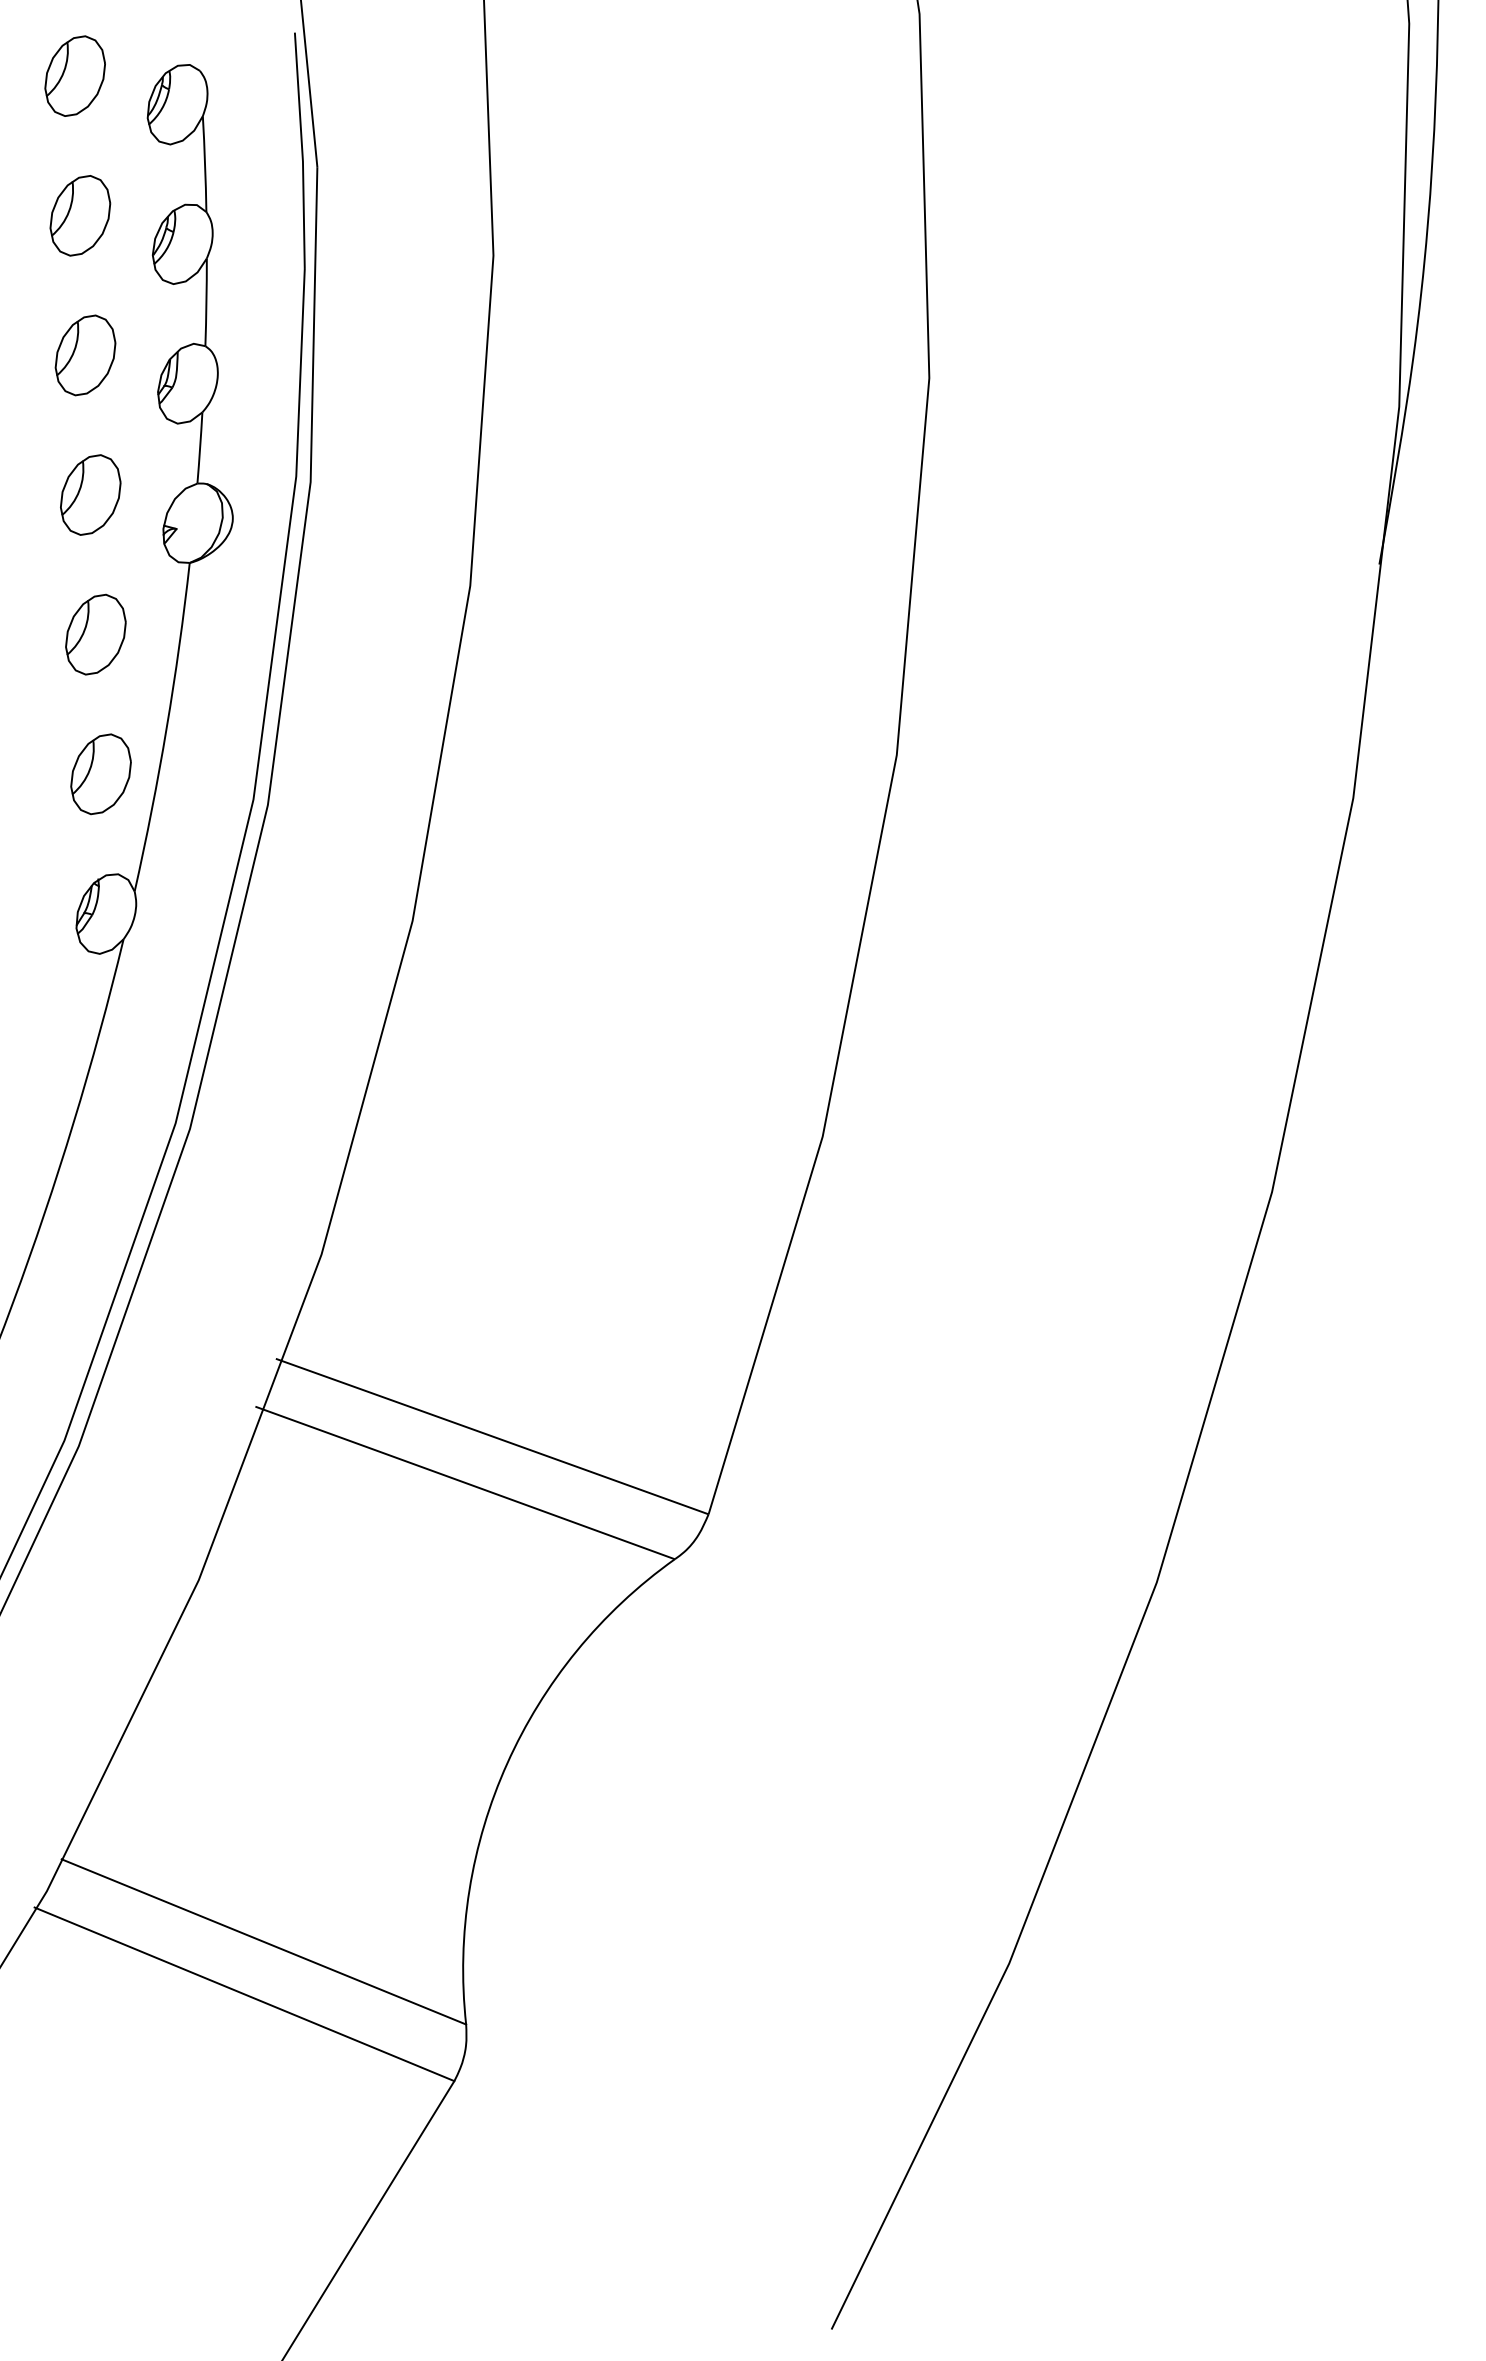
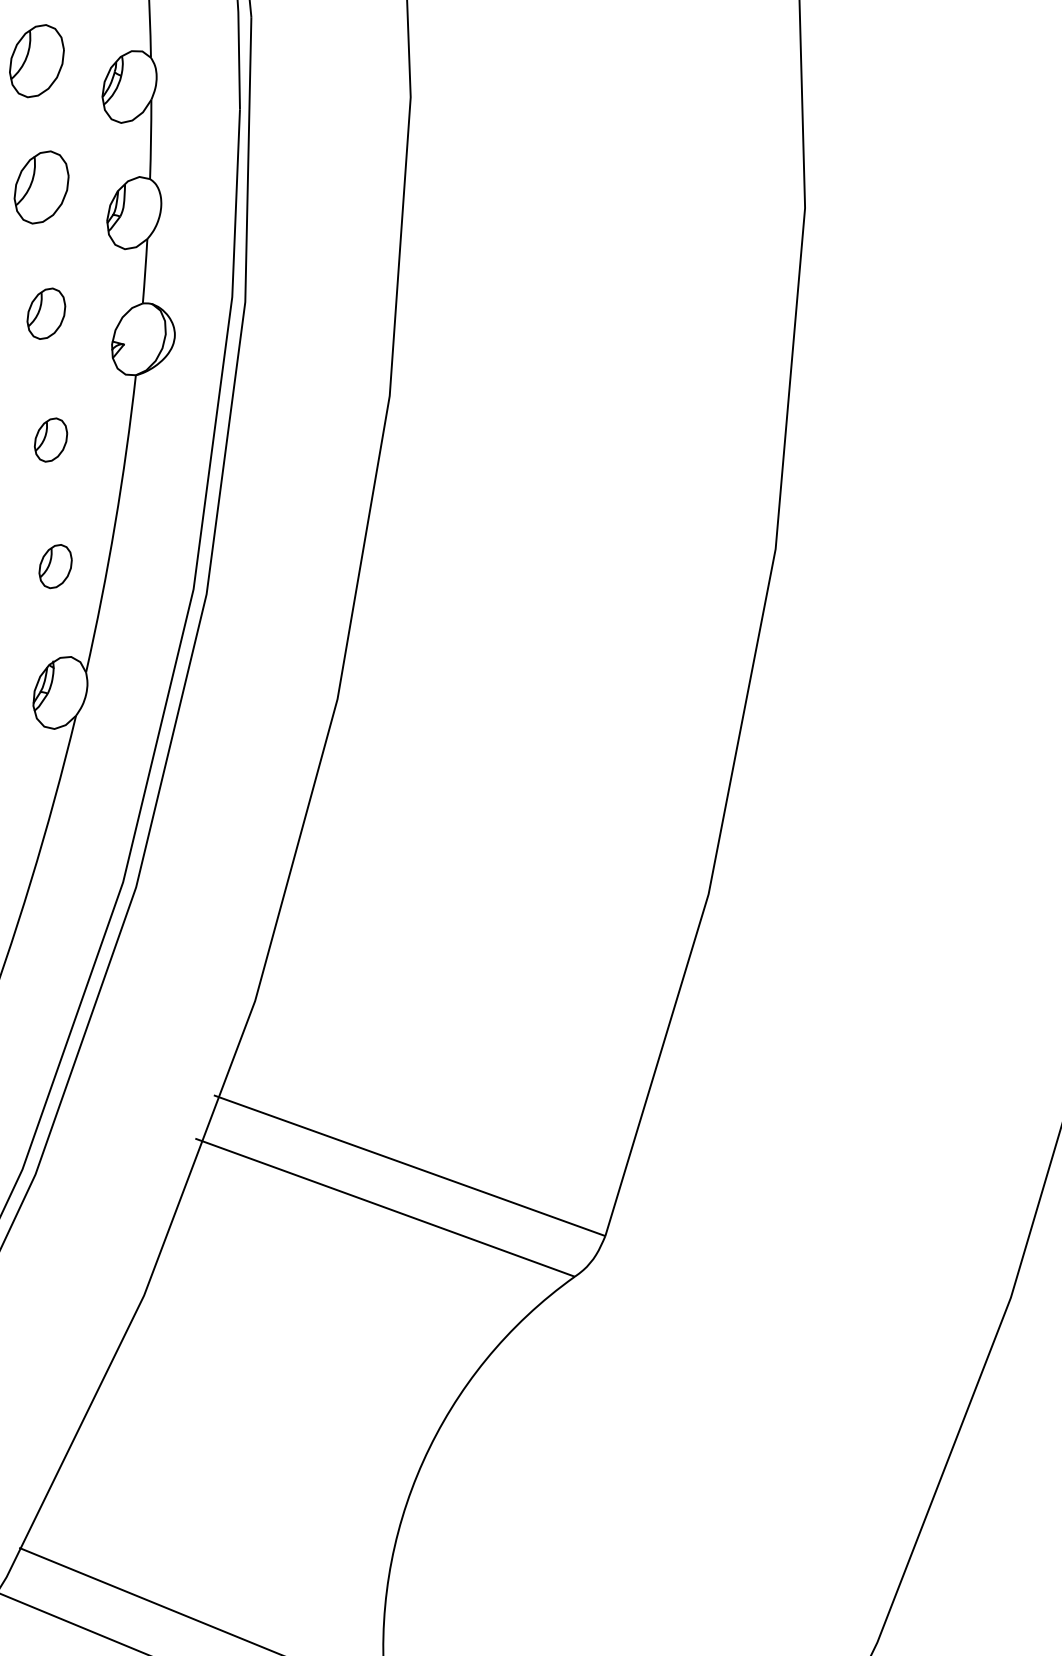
part: (90, 494) -> (46, 313), size x0.7
part: (95, 634) -> (50, 439), size x0.6
part: (100, 774) -> (55, 566), size x0.6

